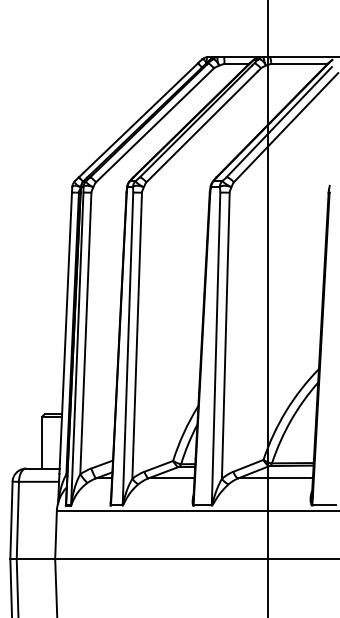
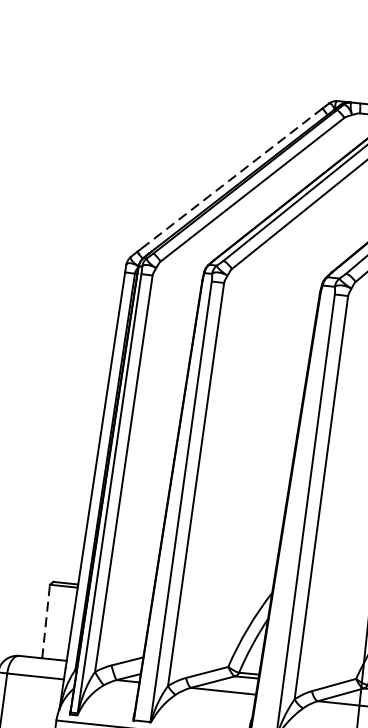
line: (140, 118) -> (233, 177), solid -> dashed
line: (42, 442) -> (46, 621), solid -> dashed

